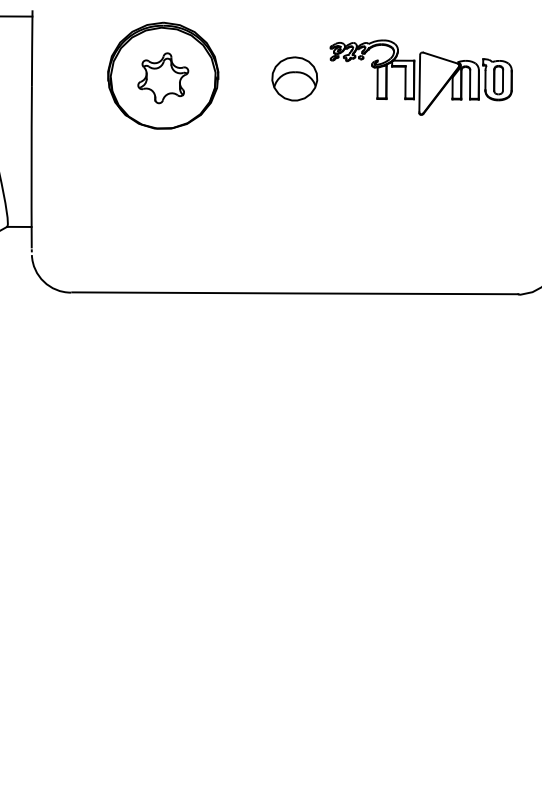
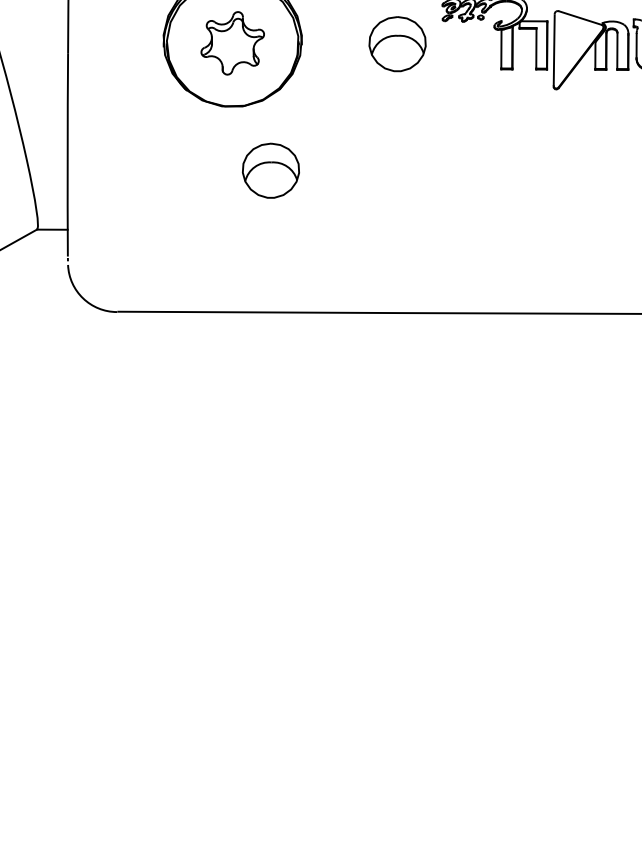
part: (193, 179) -> (270, 170), added

